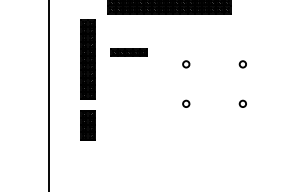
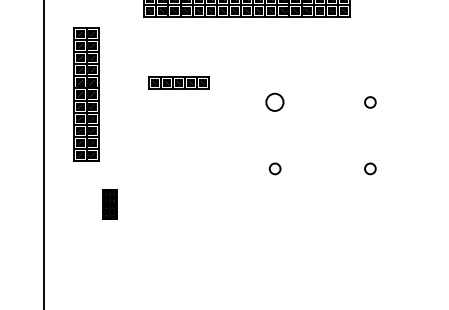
part: (87, 59) -> (85, 94), moved
circle: (186, 64) -> (275, 102), size x1.6
part: (87, 125) -> (109, 205), size x0.6

